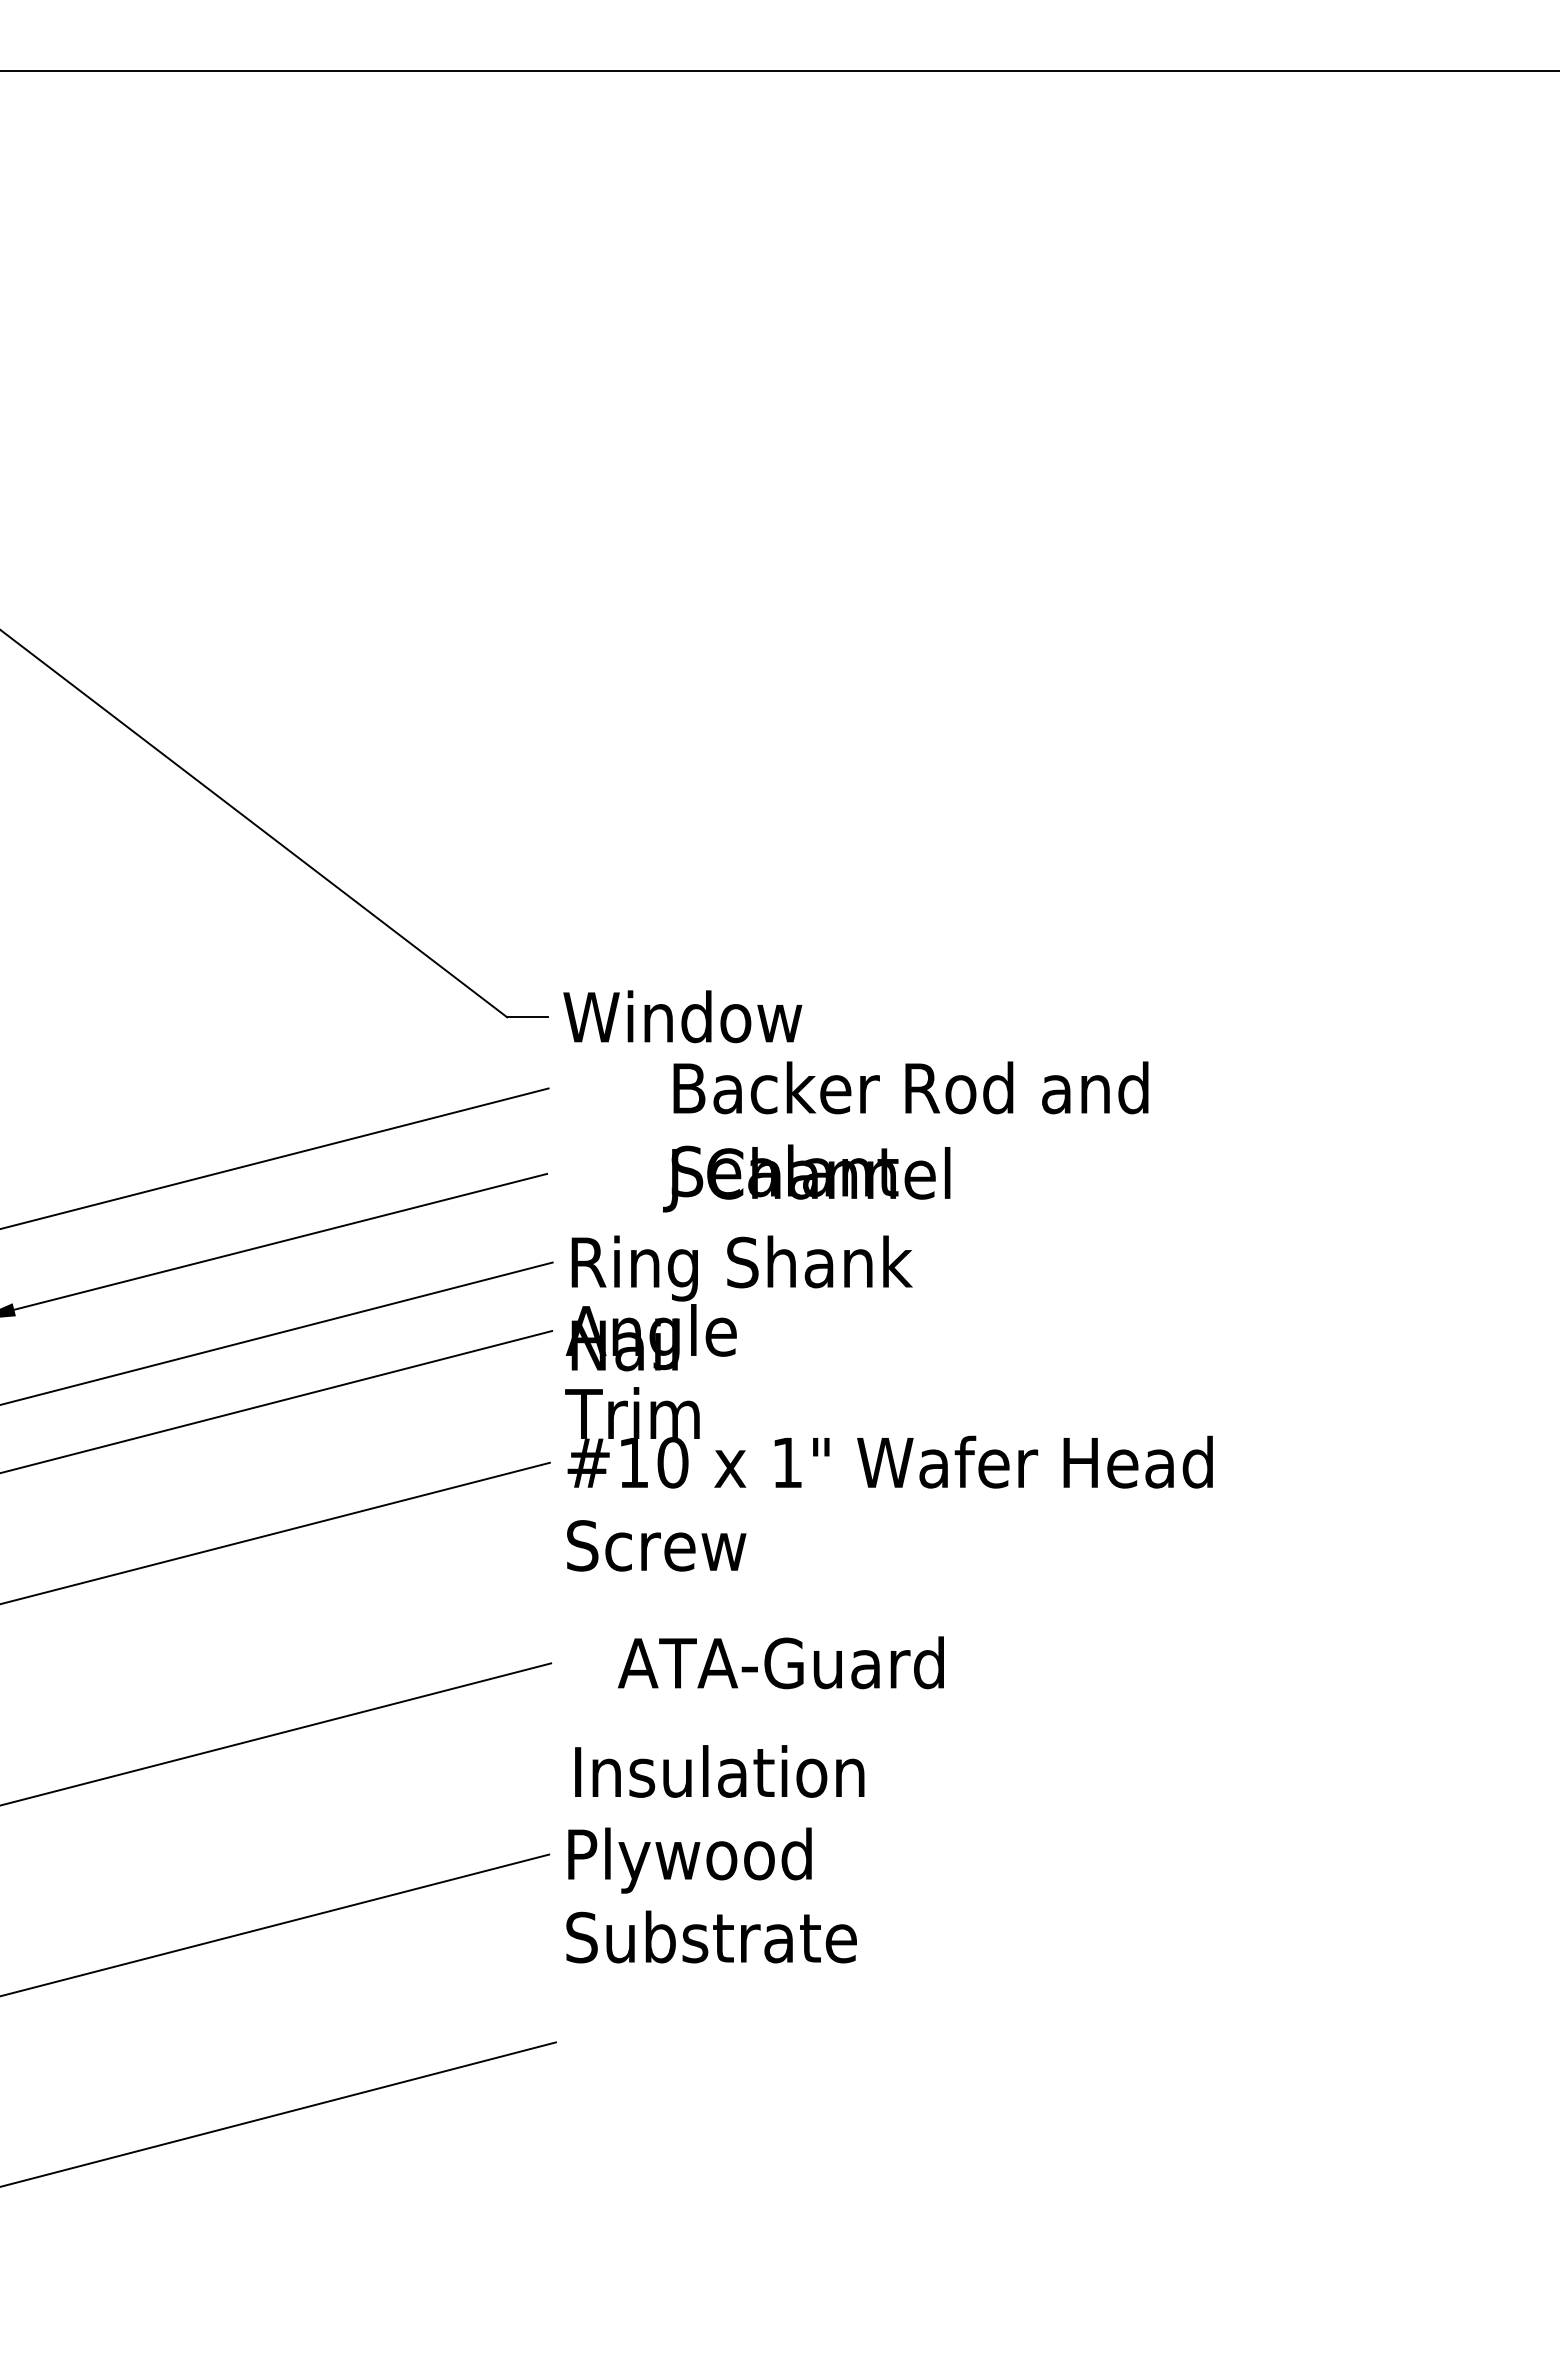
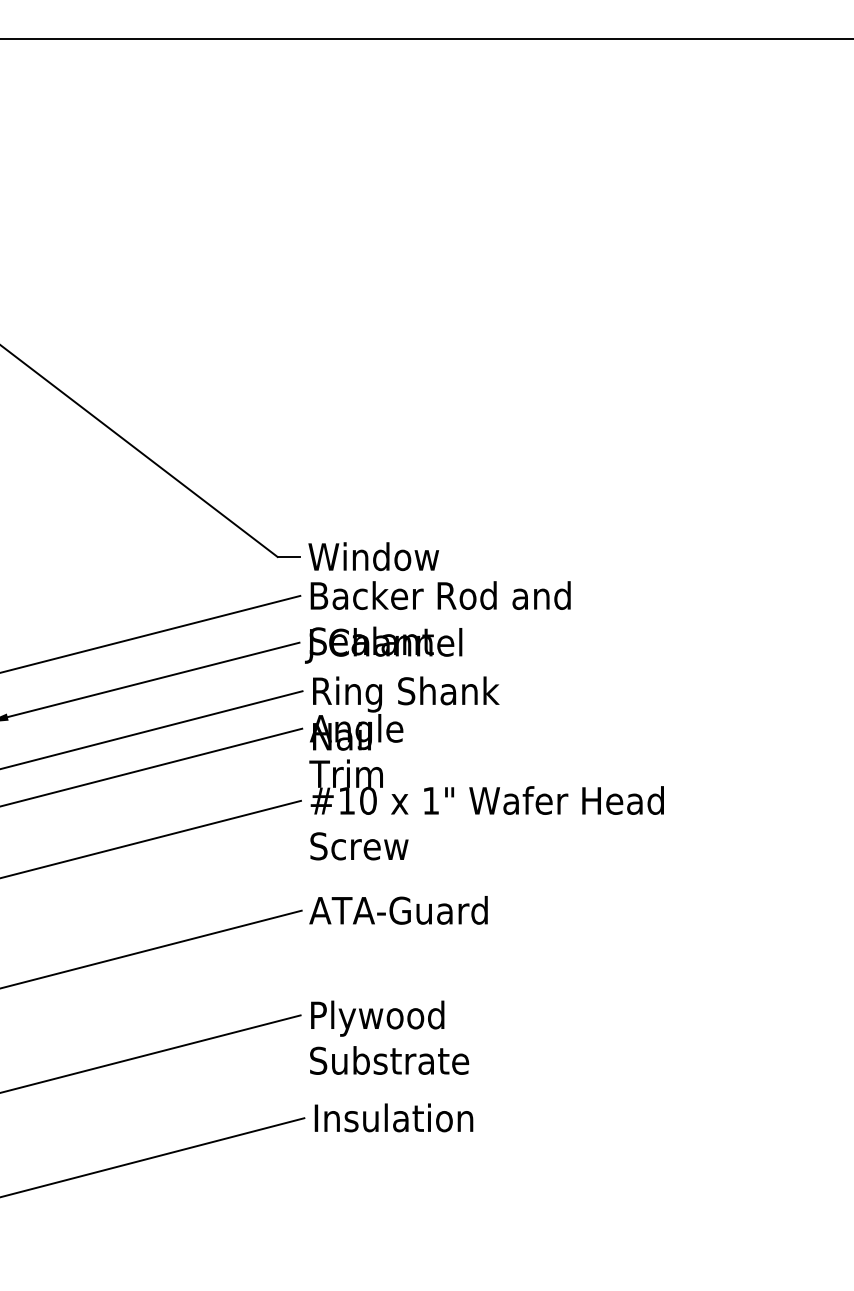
text: (905, 1136) -> (437, 622), moved
text: (780, 1662) -> (398, 910), moved
text: (718, 1770) -> (393, 1117), moved

